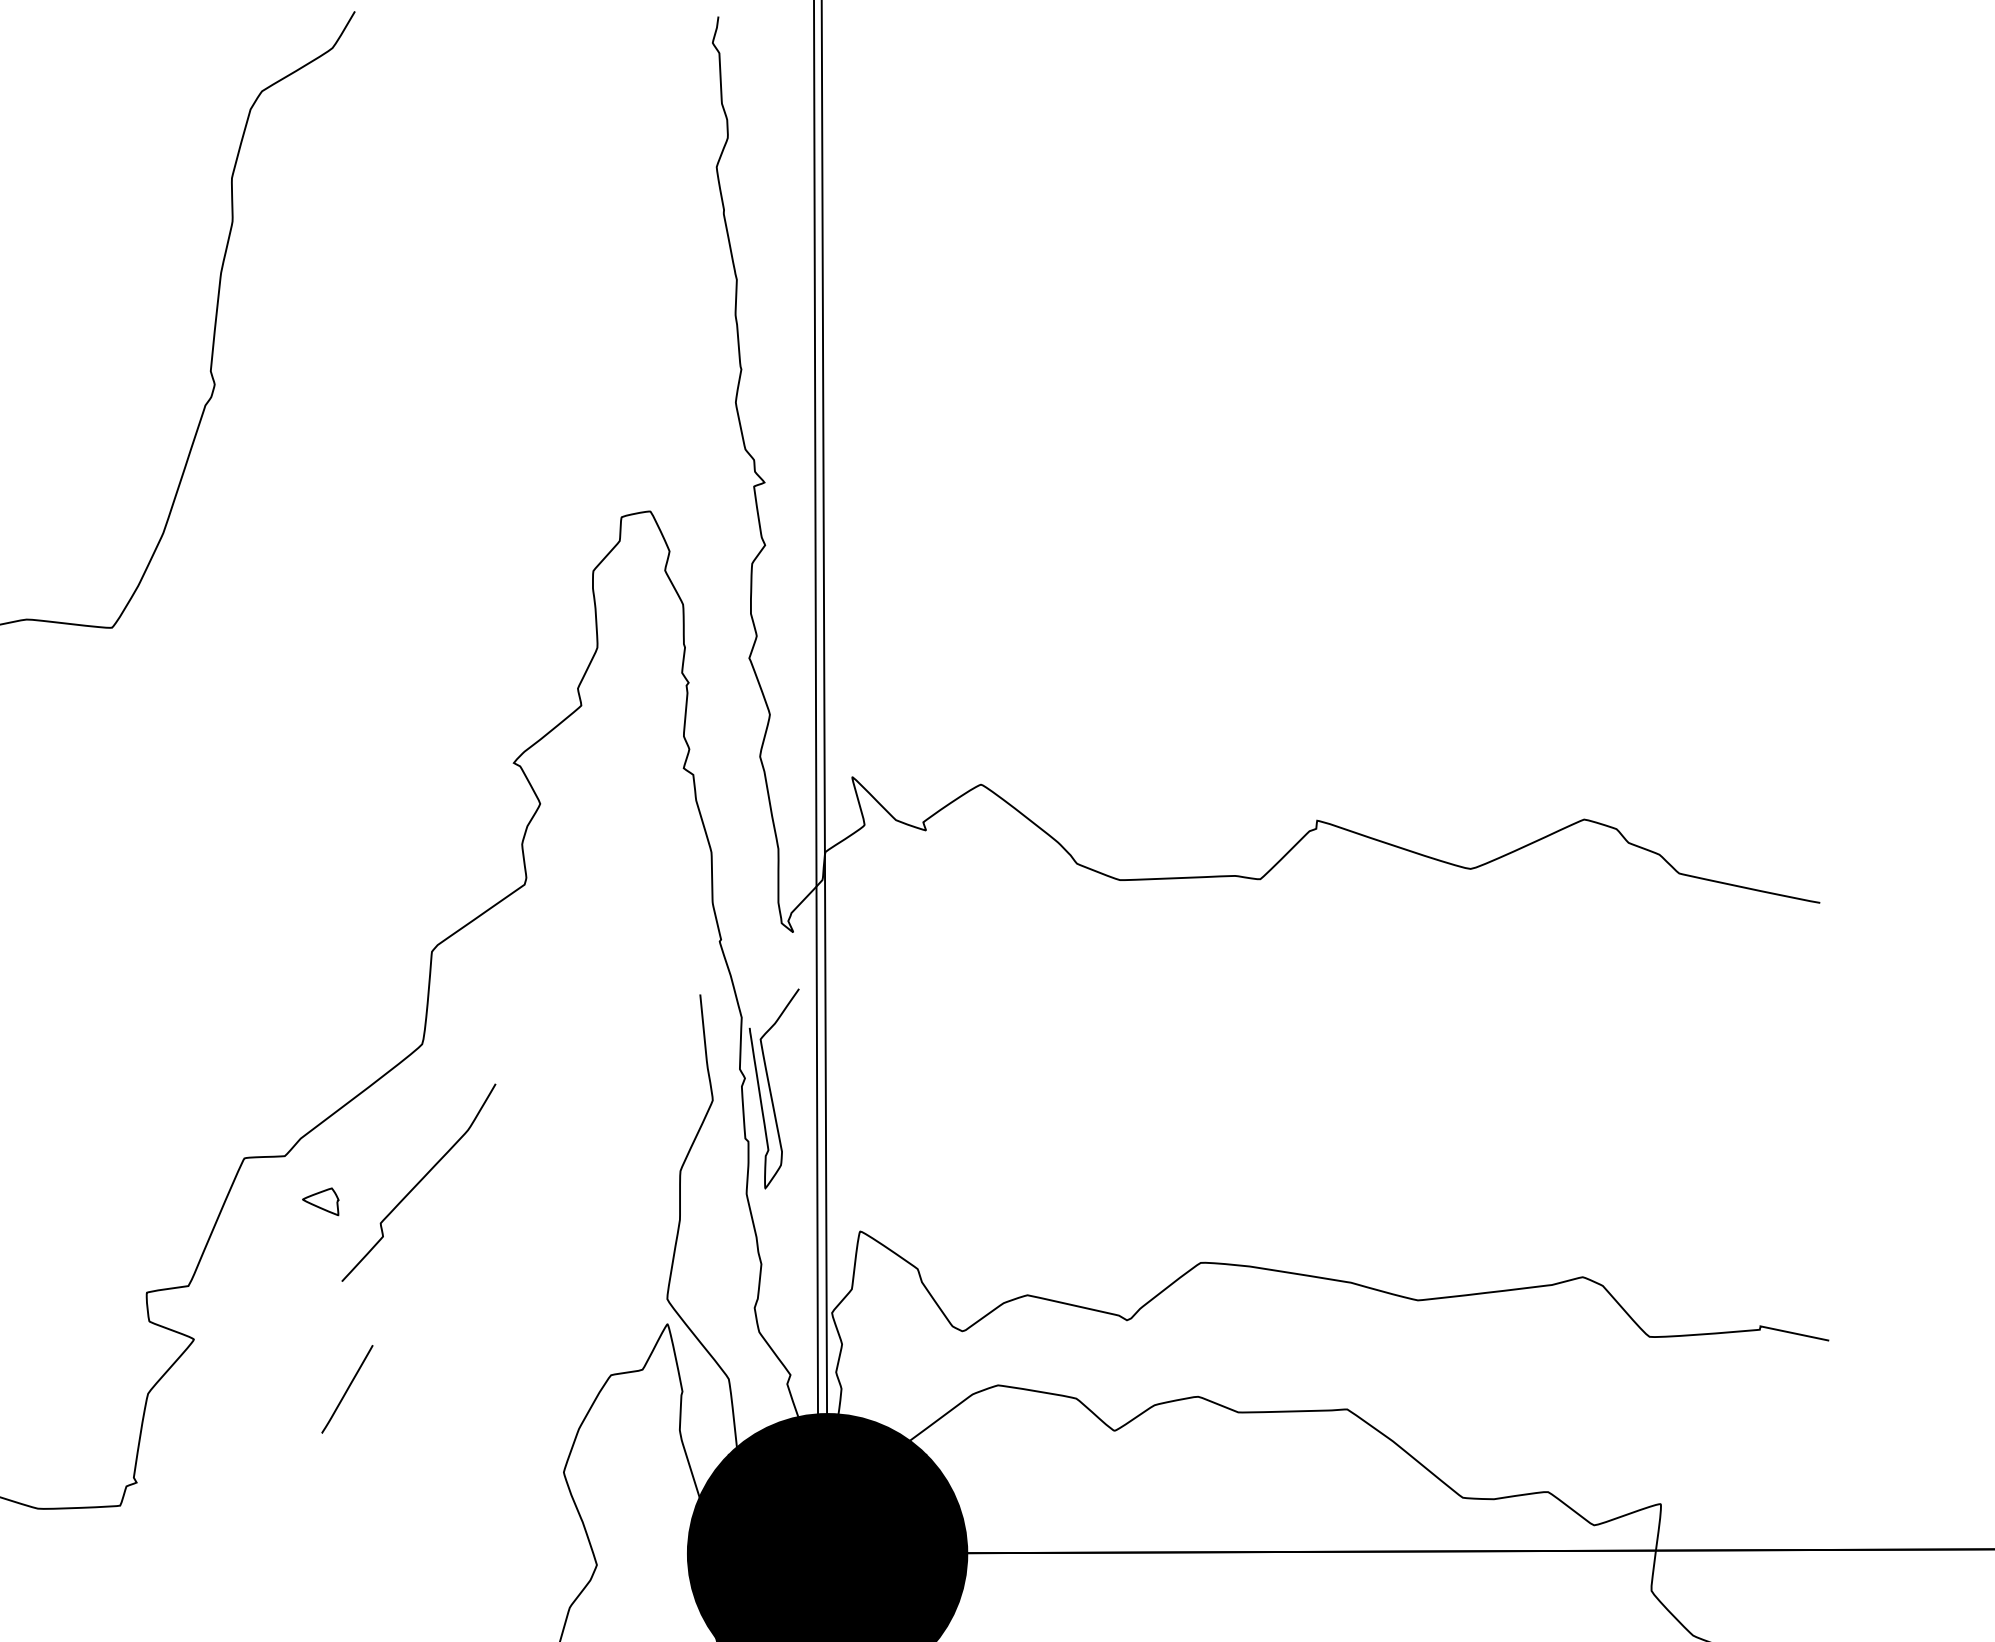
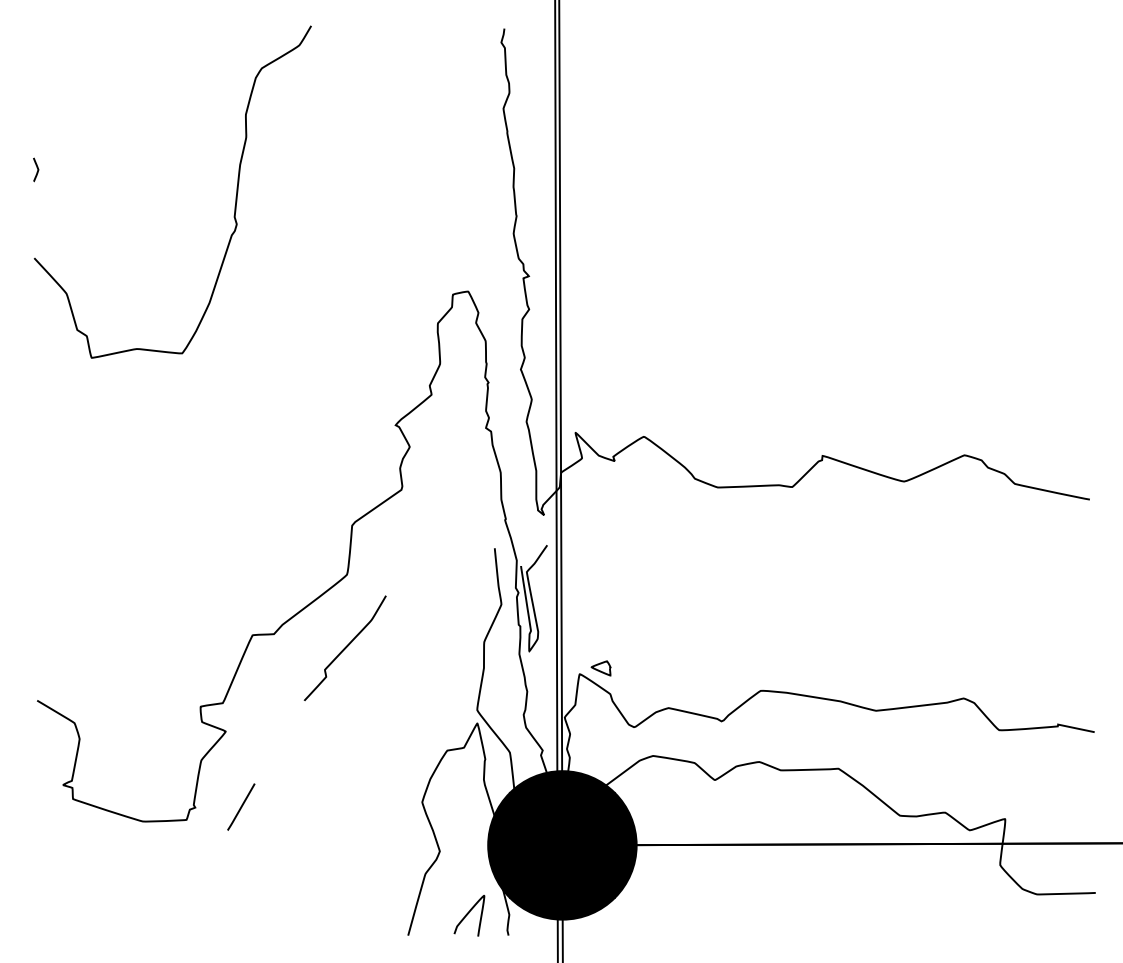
part: (319, 1201) -> (600, 668), moved
line: (347, 1388) -> (241, 806), moved

